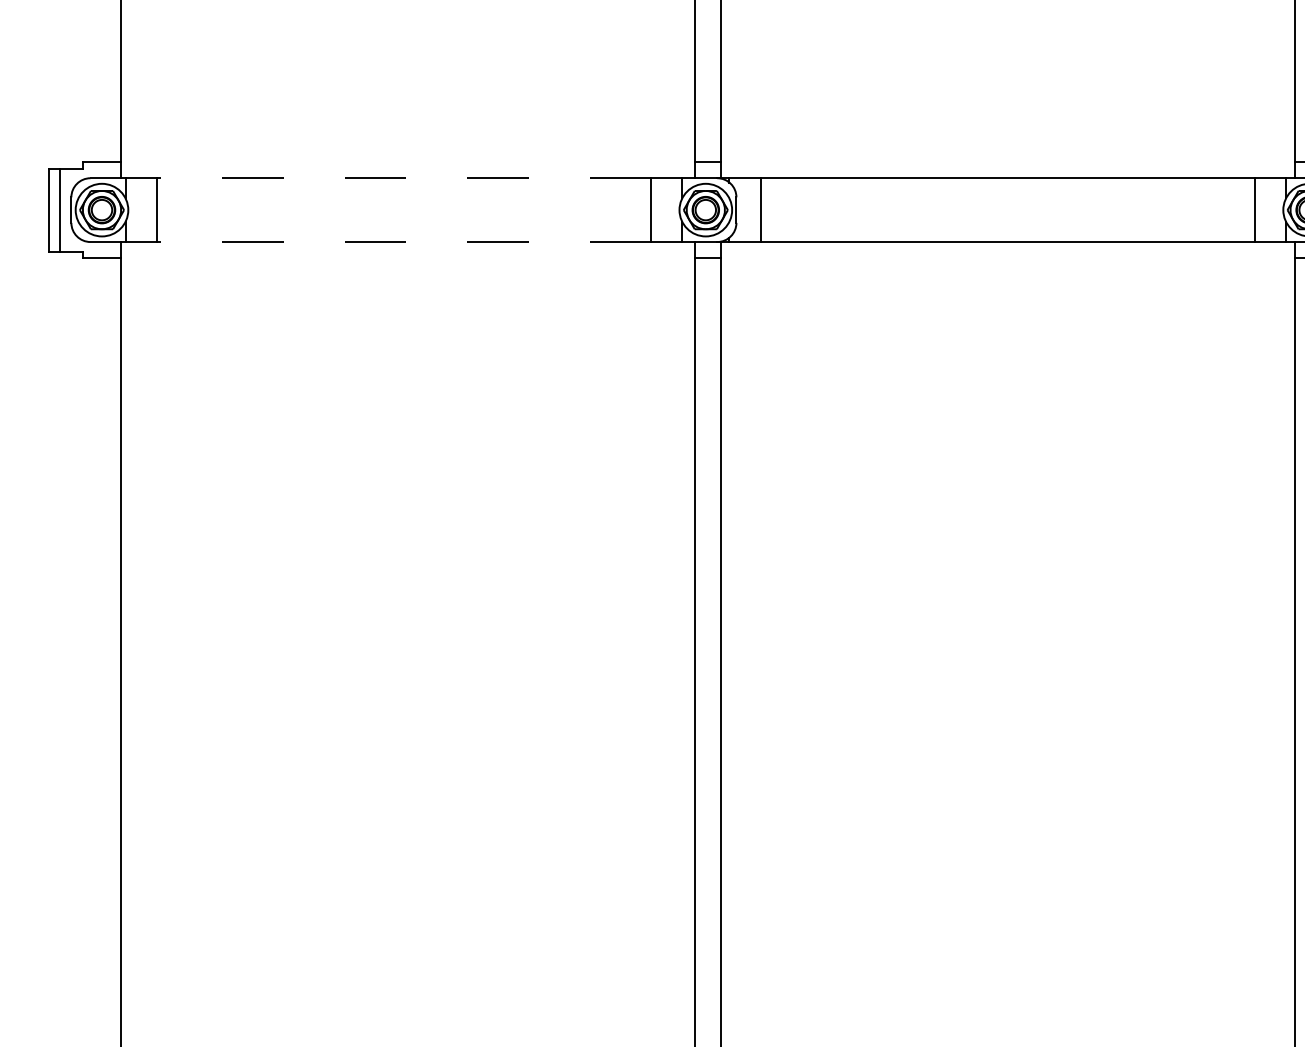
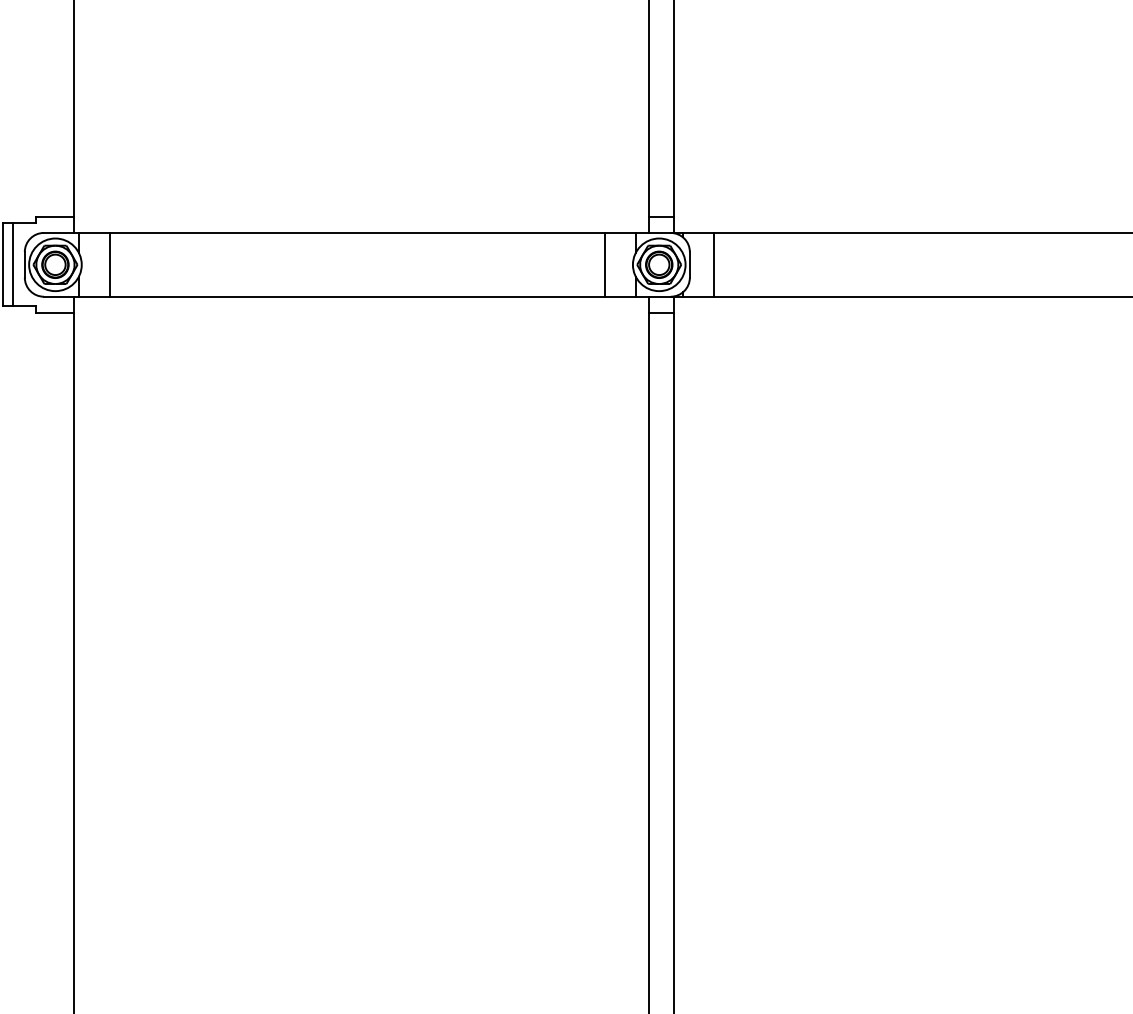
line: (403, 178) -> (356, 233), dashed -> solid
line: (403, 242) -> (356, 297), dashed -> solid

